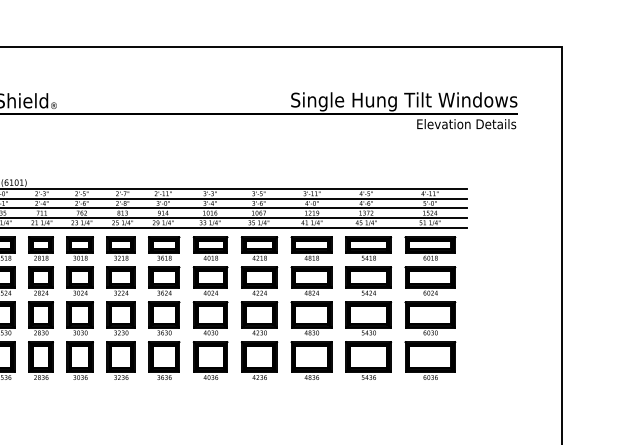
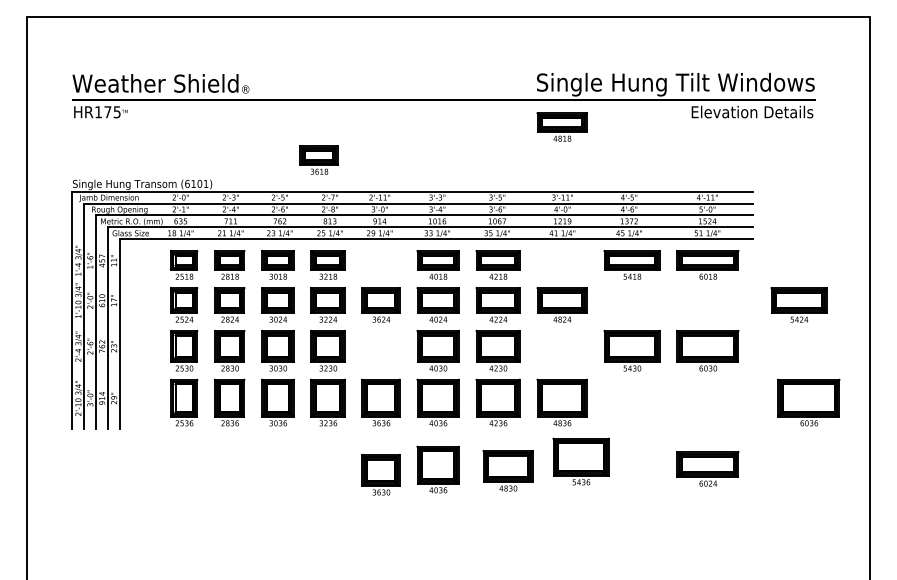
part: (163, 248) -> (318, 159), moved
part: (311, 248) -> (561, 126), moved
part: (368, 280) -> (798, 304), moved
part: (430, 280) -> (707, 468), moved
part: (163, 318) -> (380, 474), moved
part: (311, 318) -> (507, 470), moved
part: (368, 360) -> (580, 461), moved
part: (430, 360) -> (808, 402), moved
part: (210, 415) -> (437, 469), added

